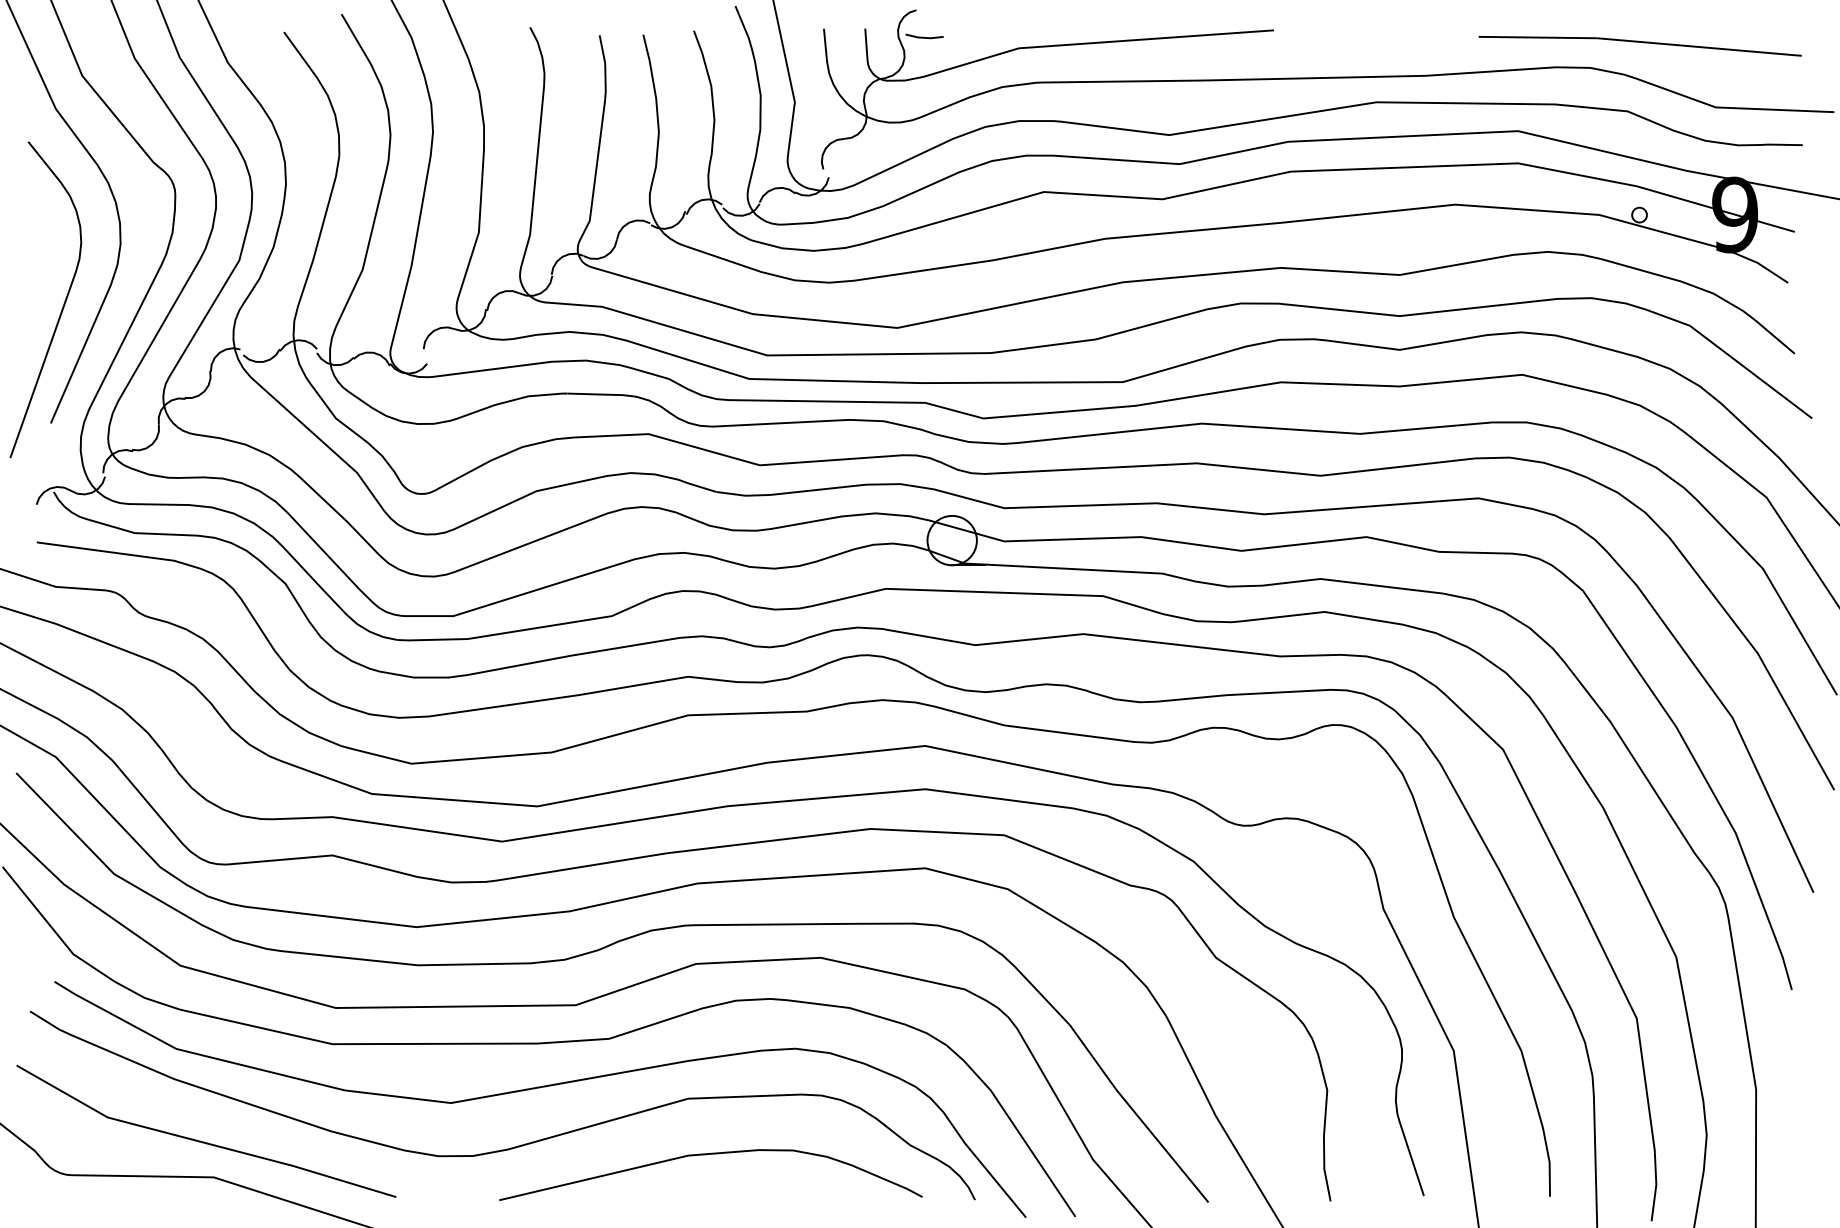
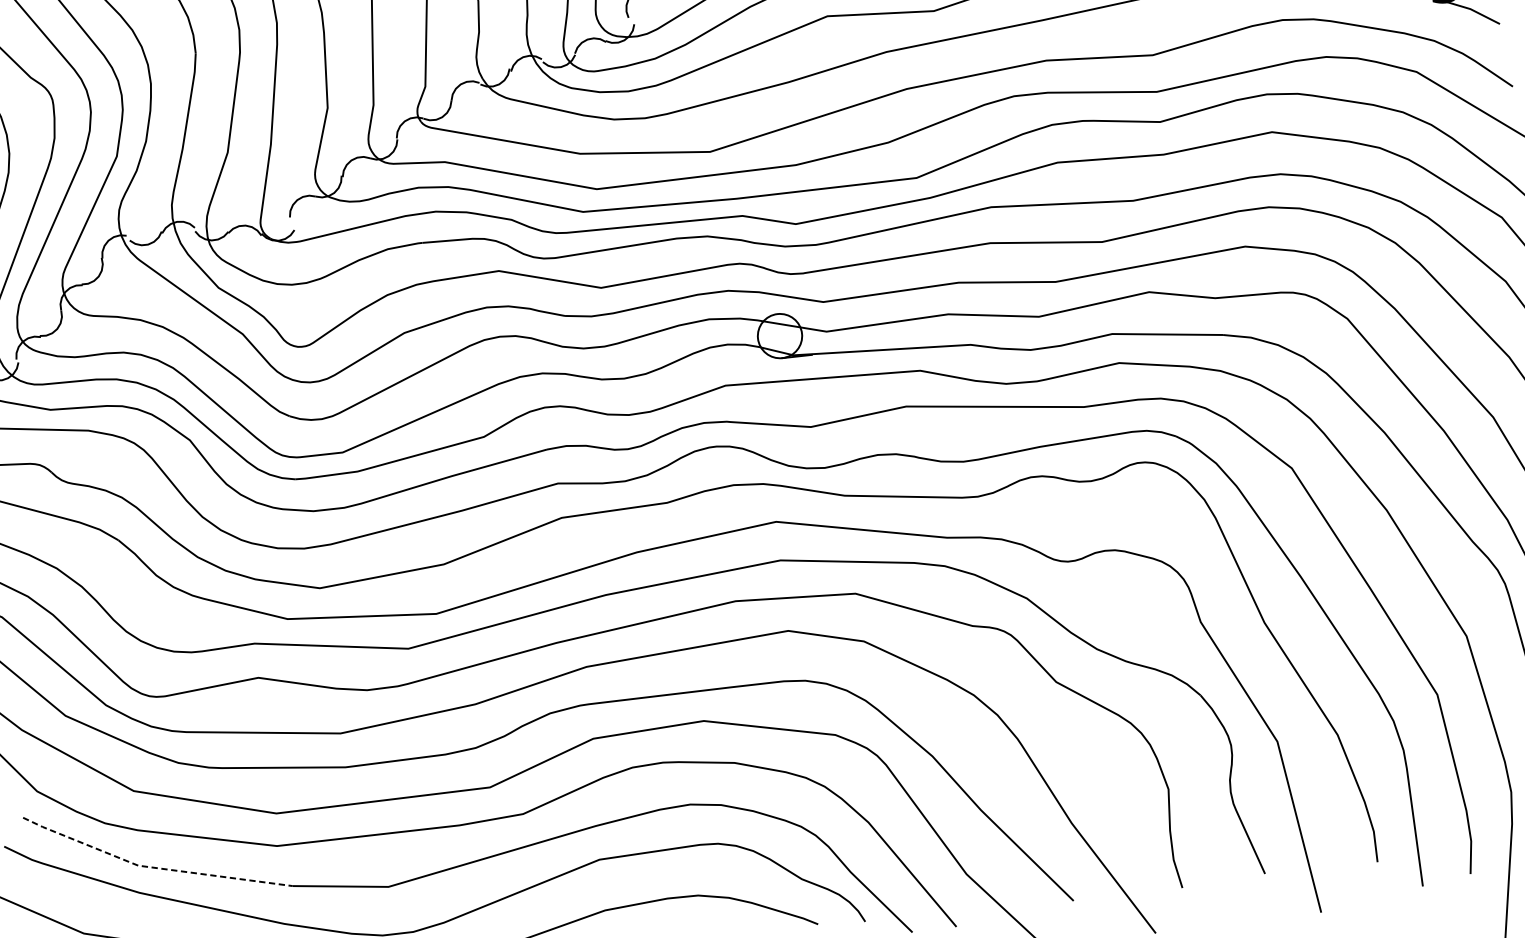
line: (191, 1052) -> (152, 867), solid -> dashed

